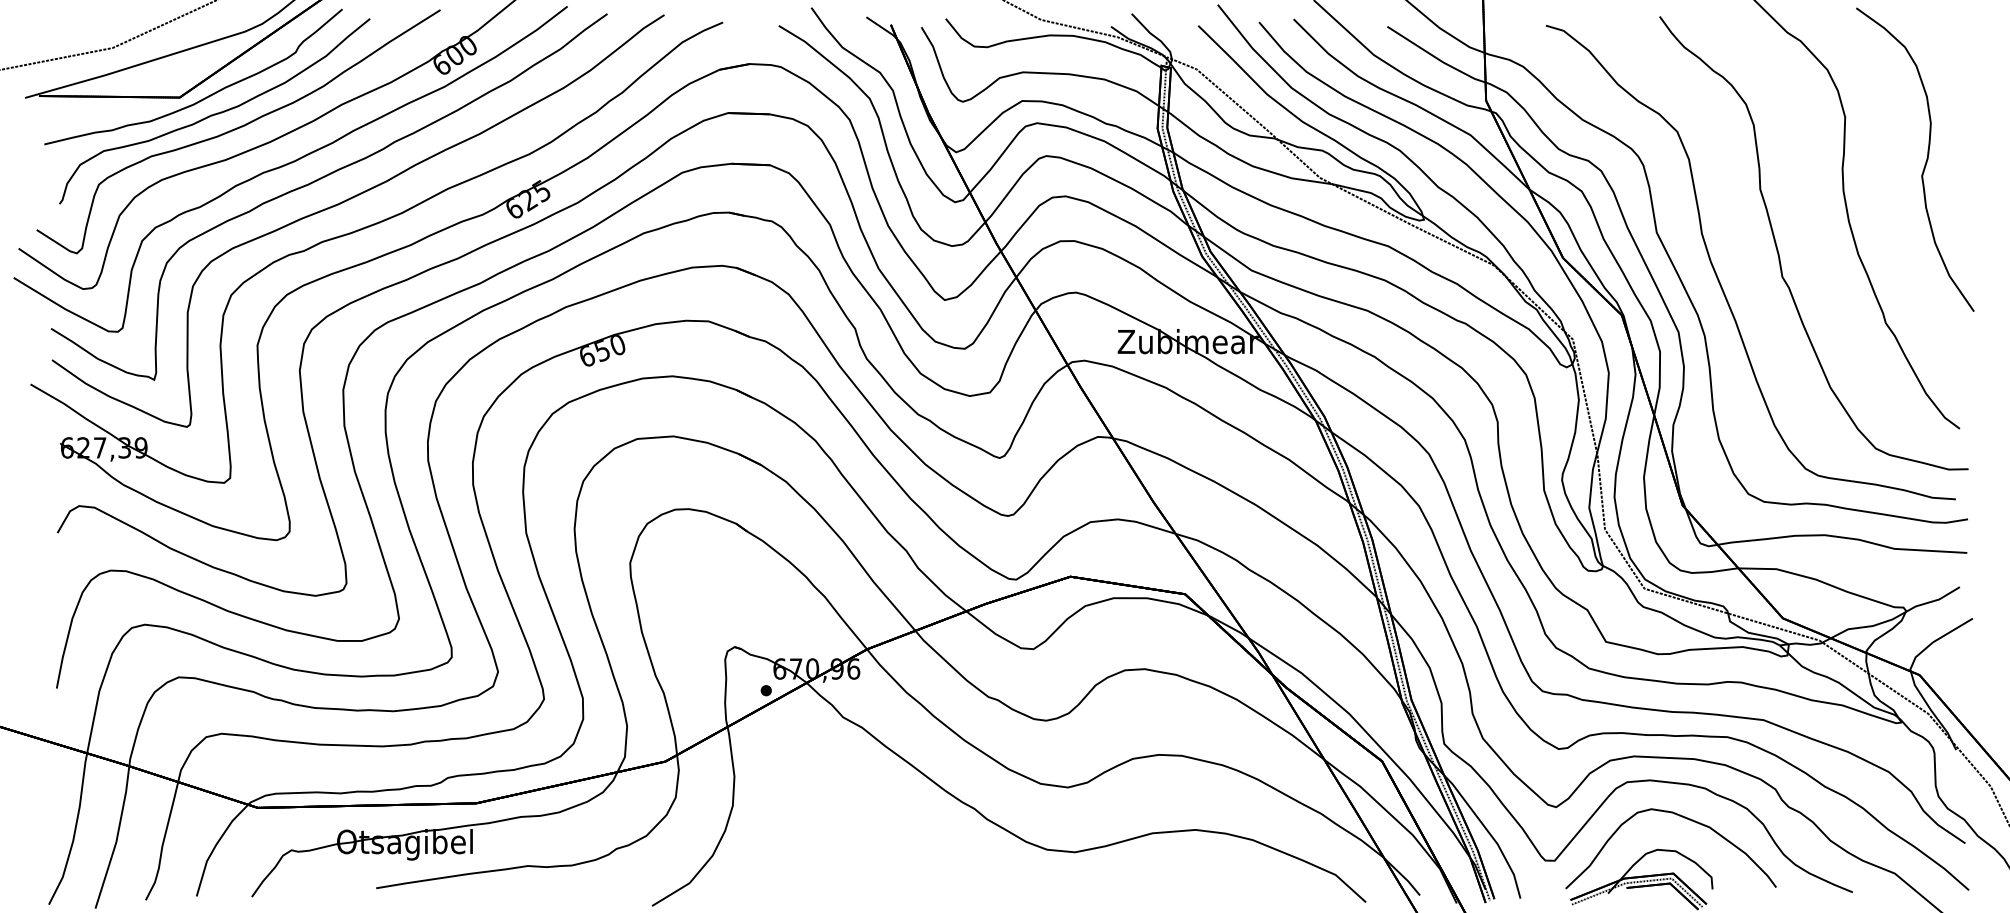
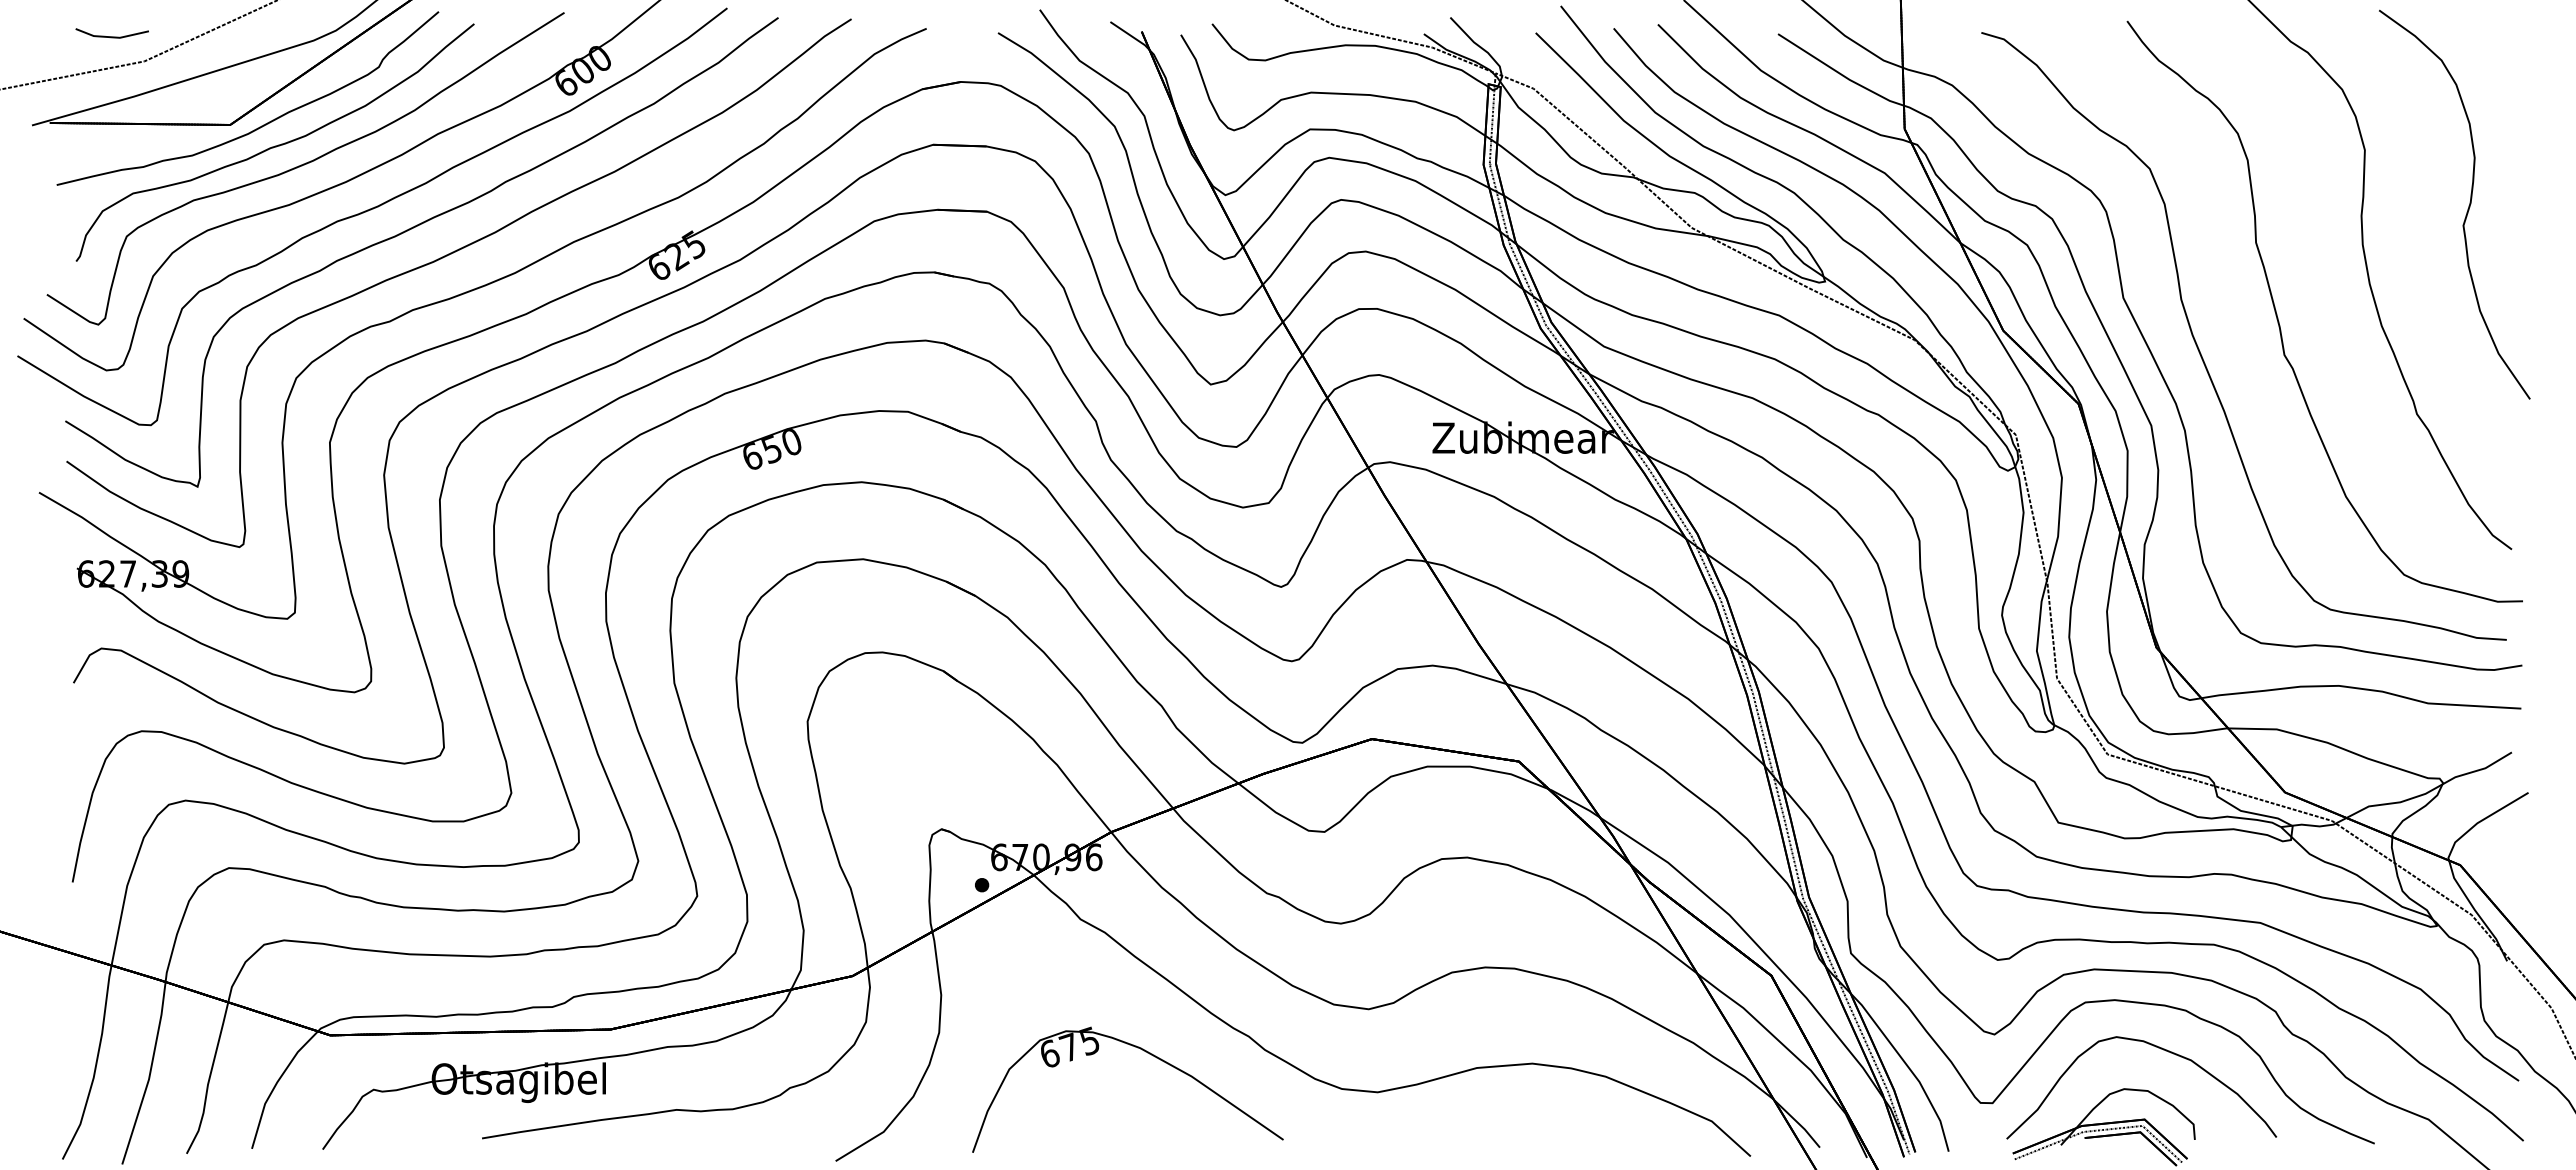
line: (87, 28) -> (111, 36), added
part: (893, 821) -> (1145, 1052), added

